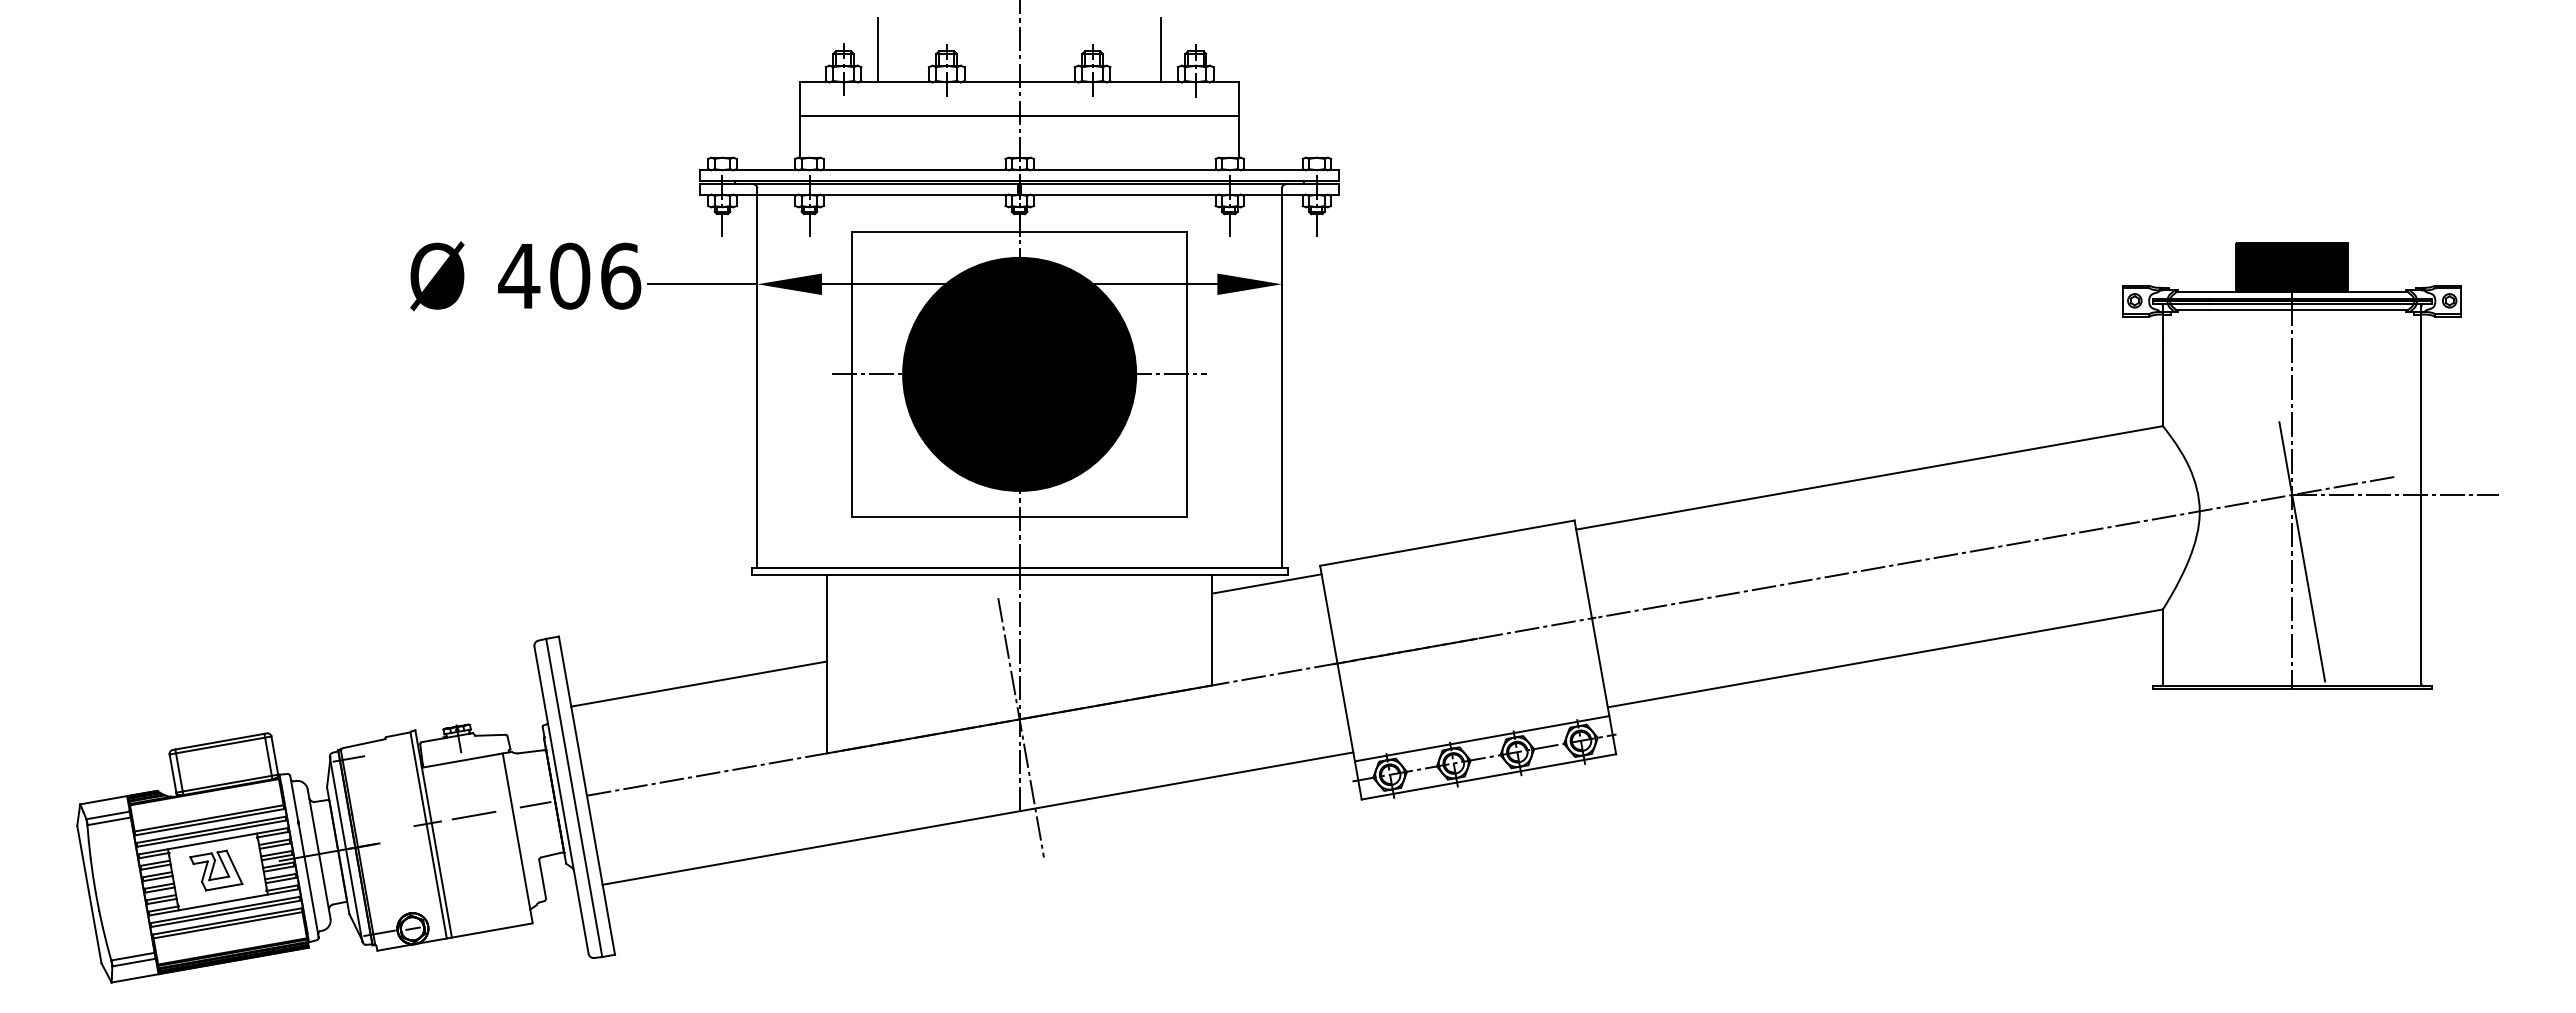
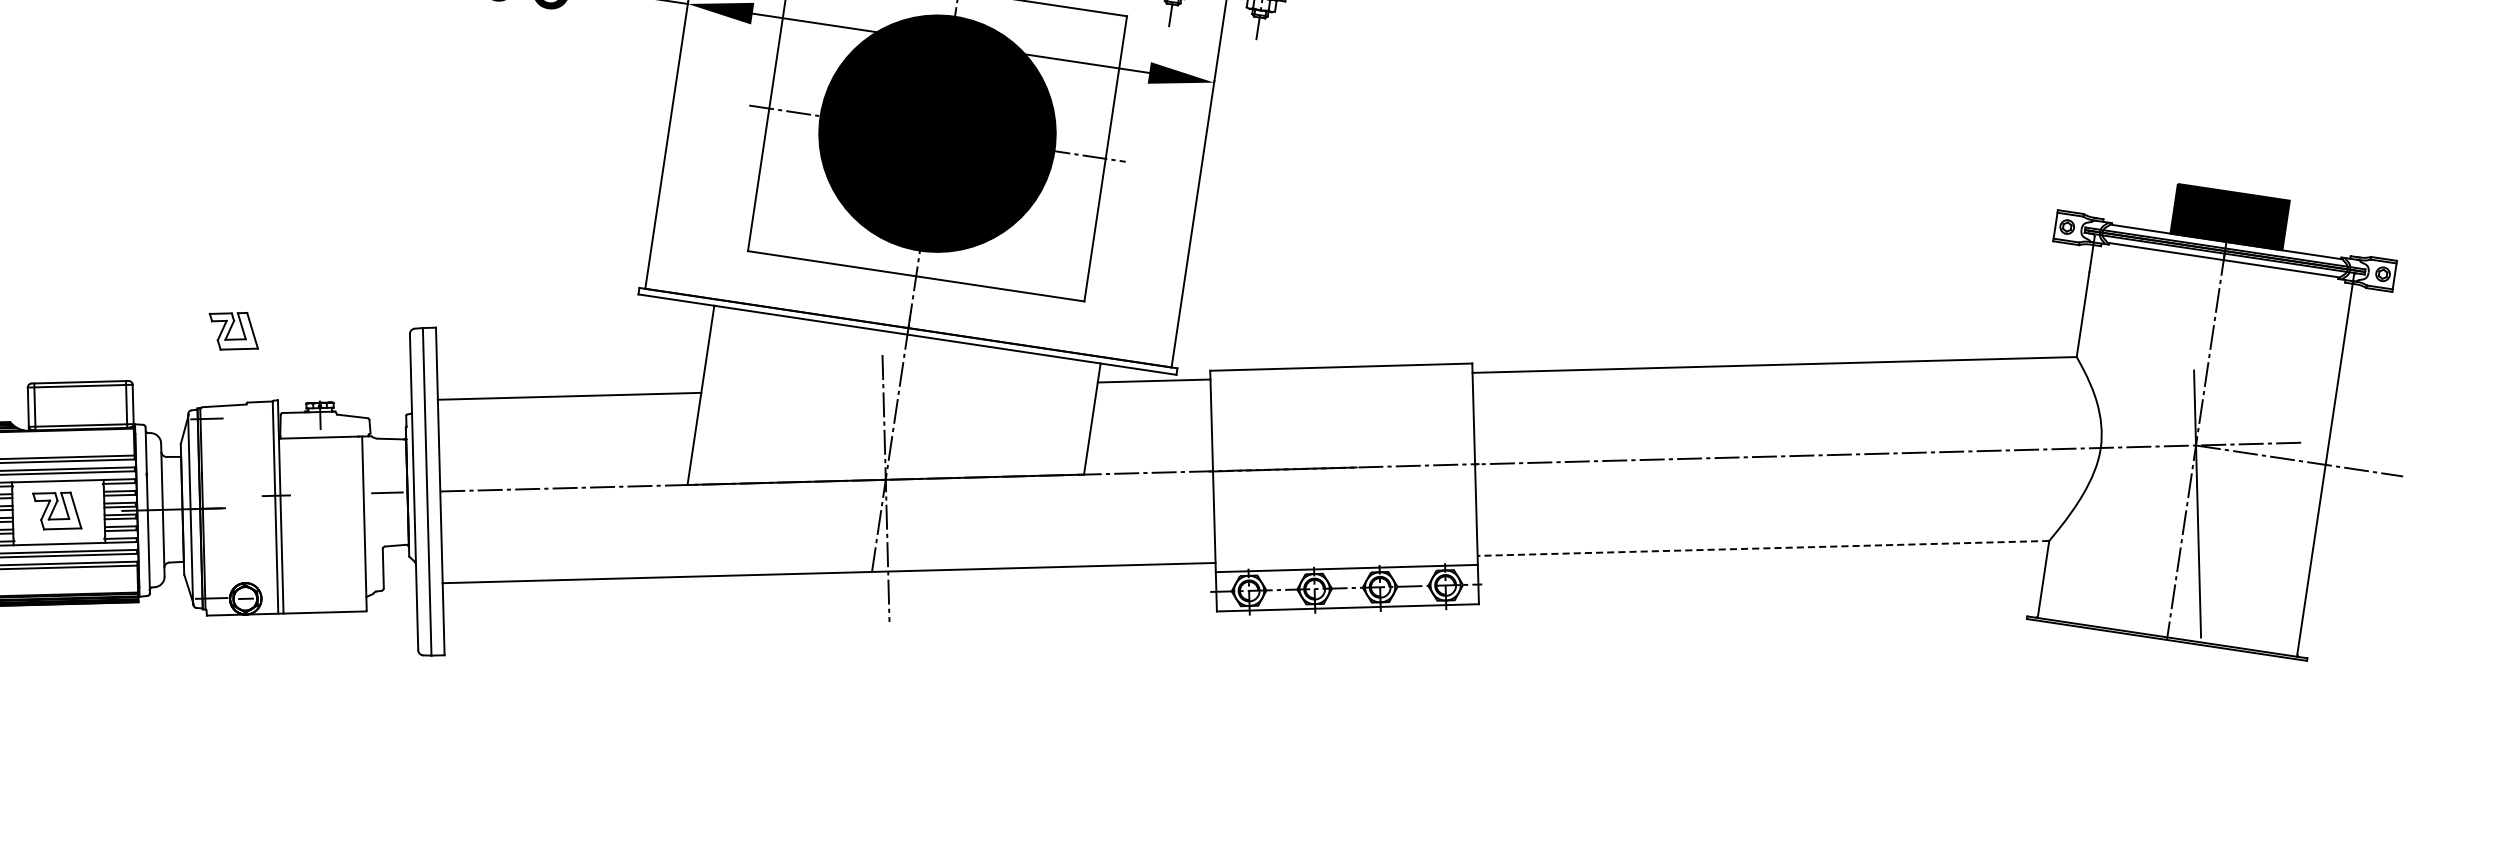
line: (1885, 658) -> (1763, 548), solid -> dashed
part: (362, 669) -> (234, 331), added
line: (473, 815) -> (323, 494), removed

